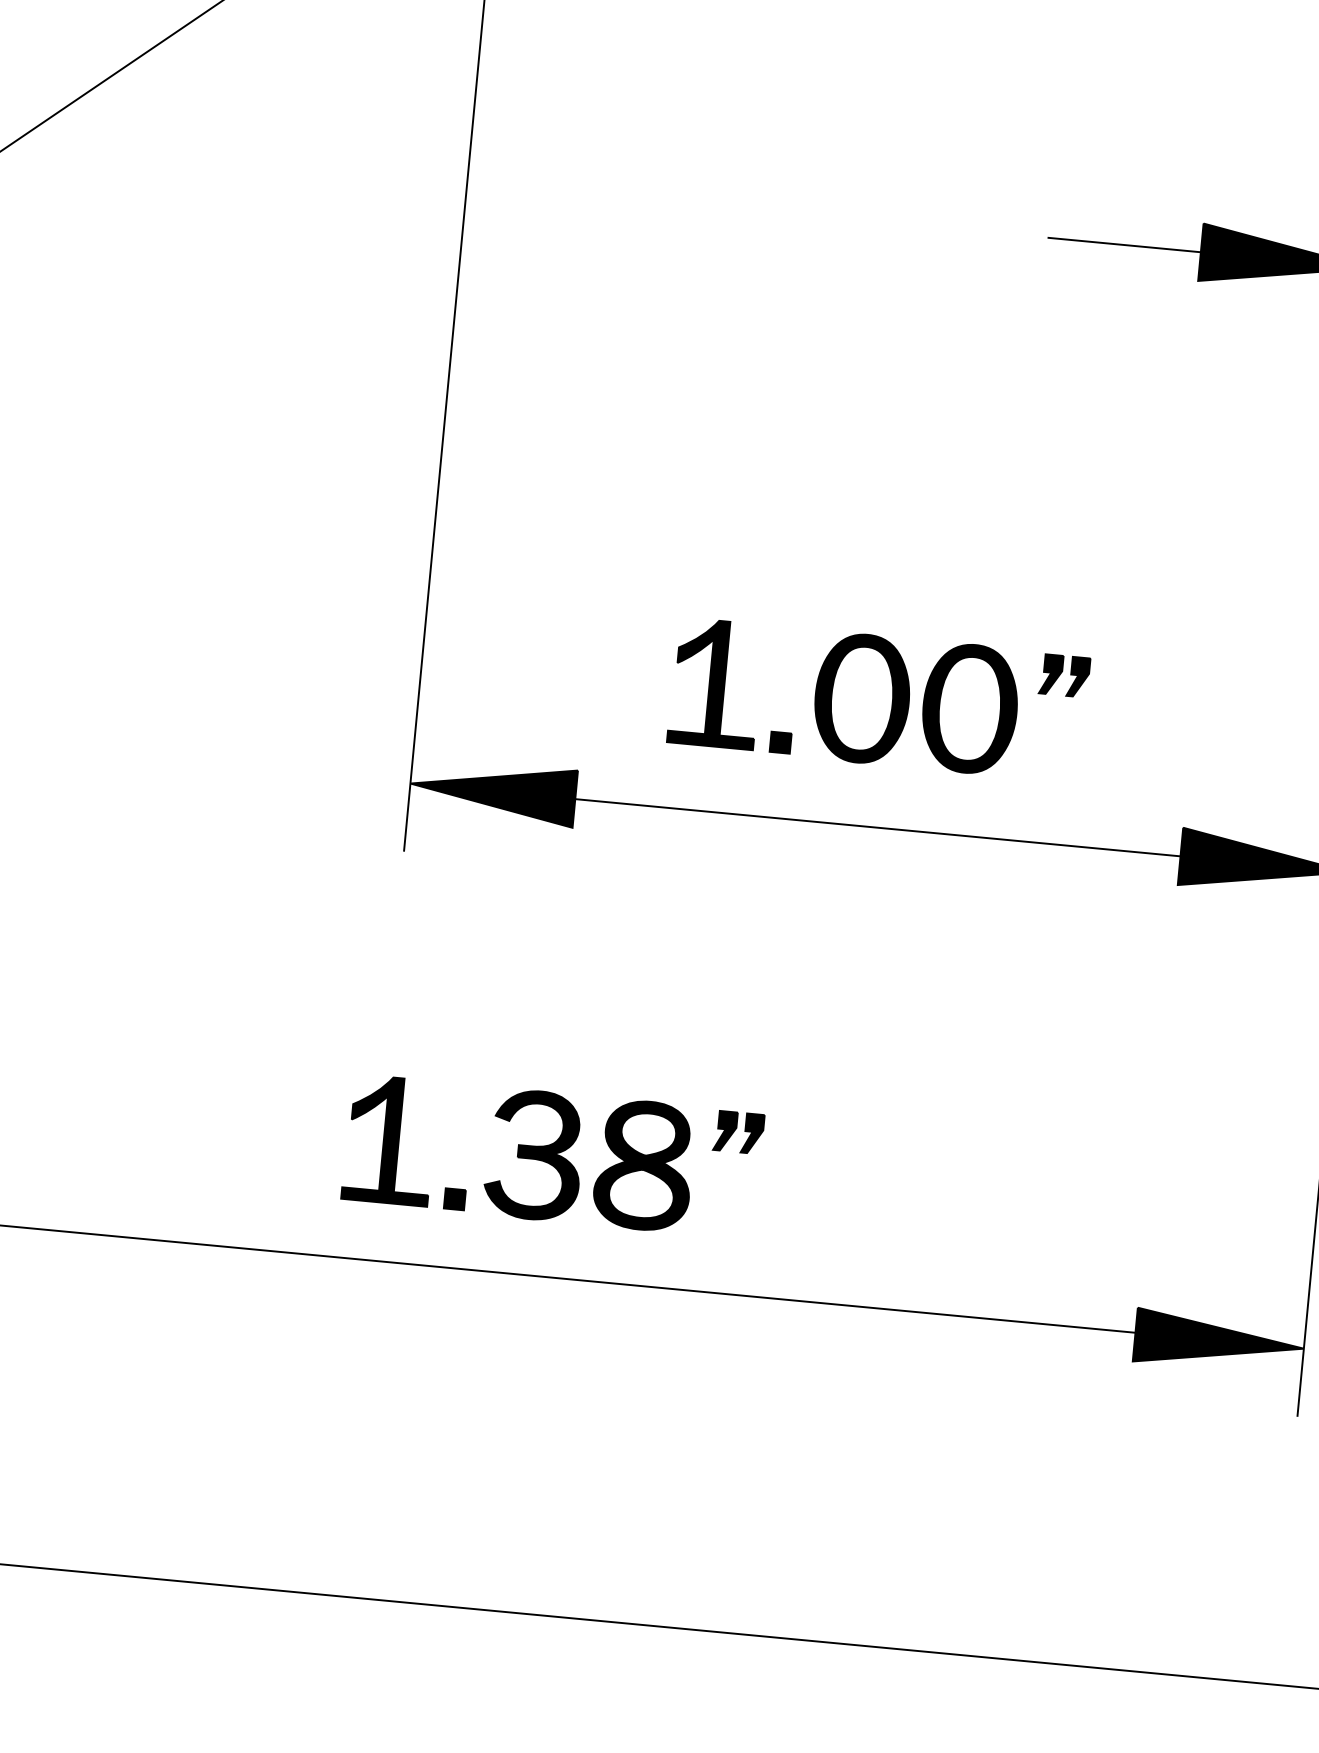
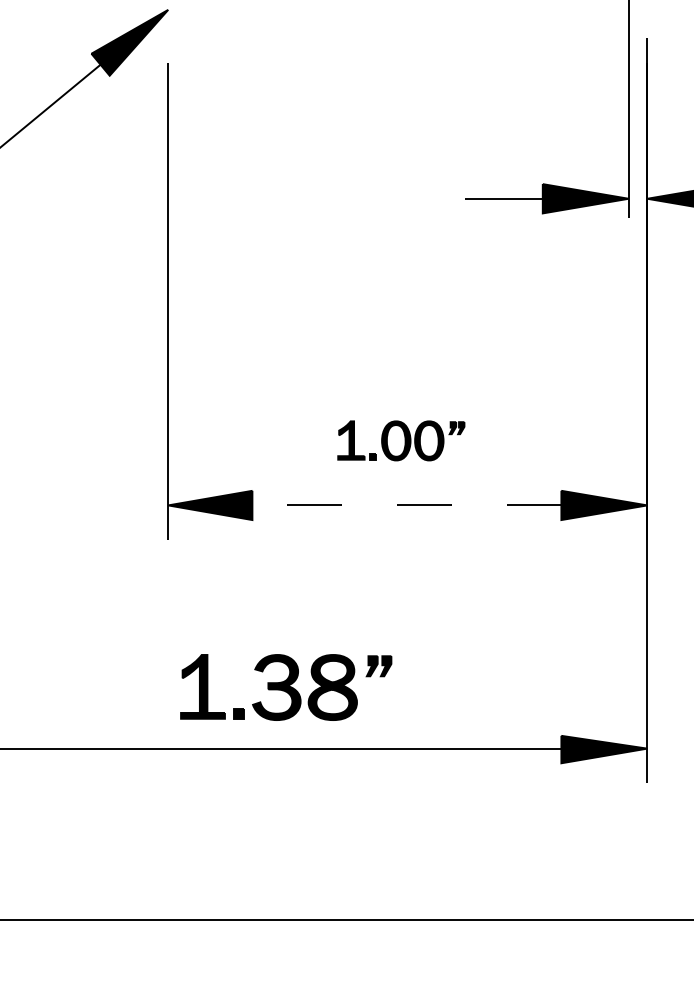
part: (879, 699) -> (401, 440), size x0.6
line: (877, 827) -> (406, 505), solid -> dashed
part: (553, 1156) -> (286, 687), moved

